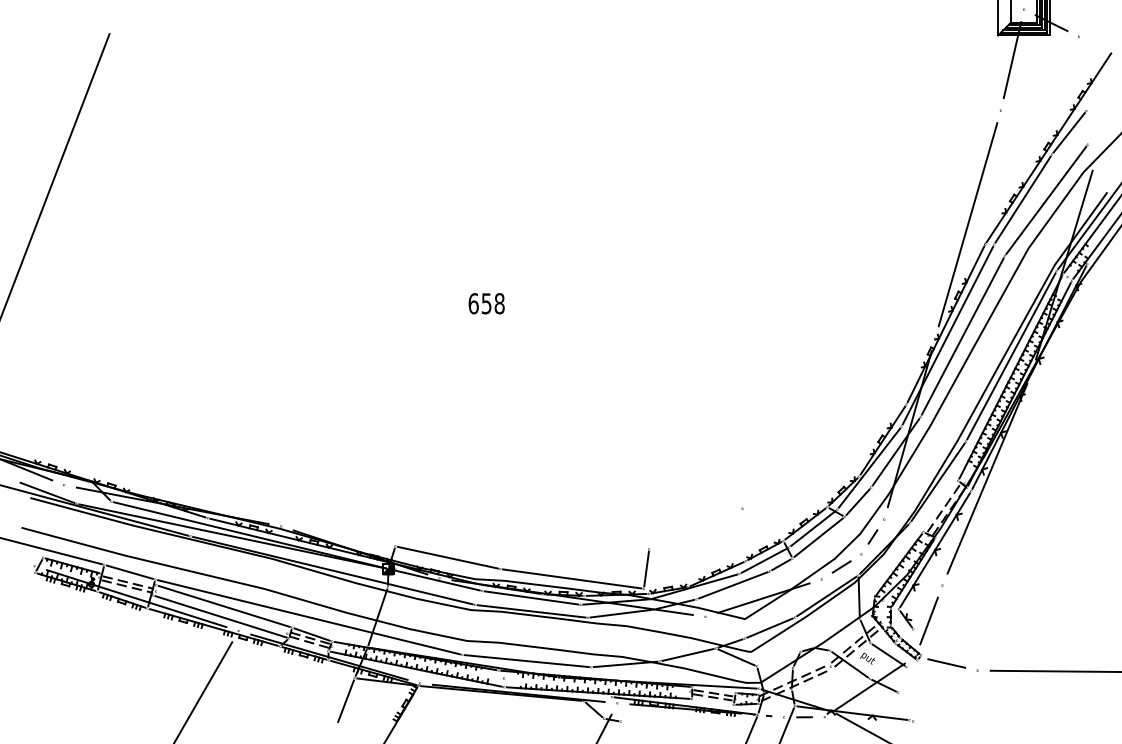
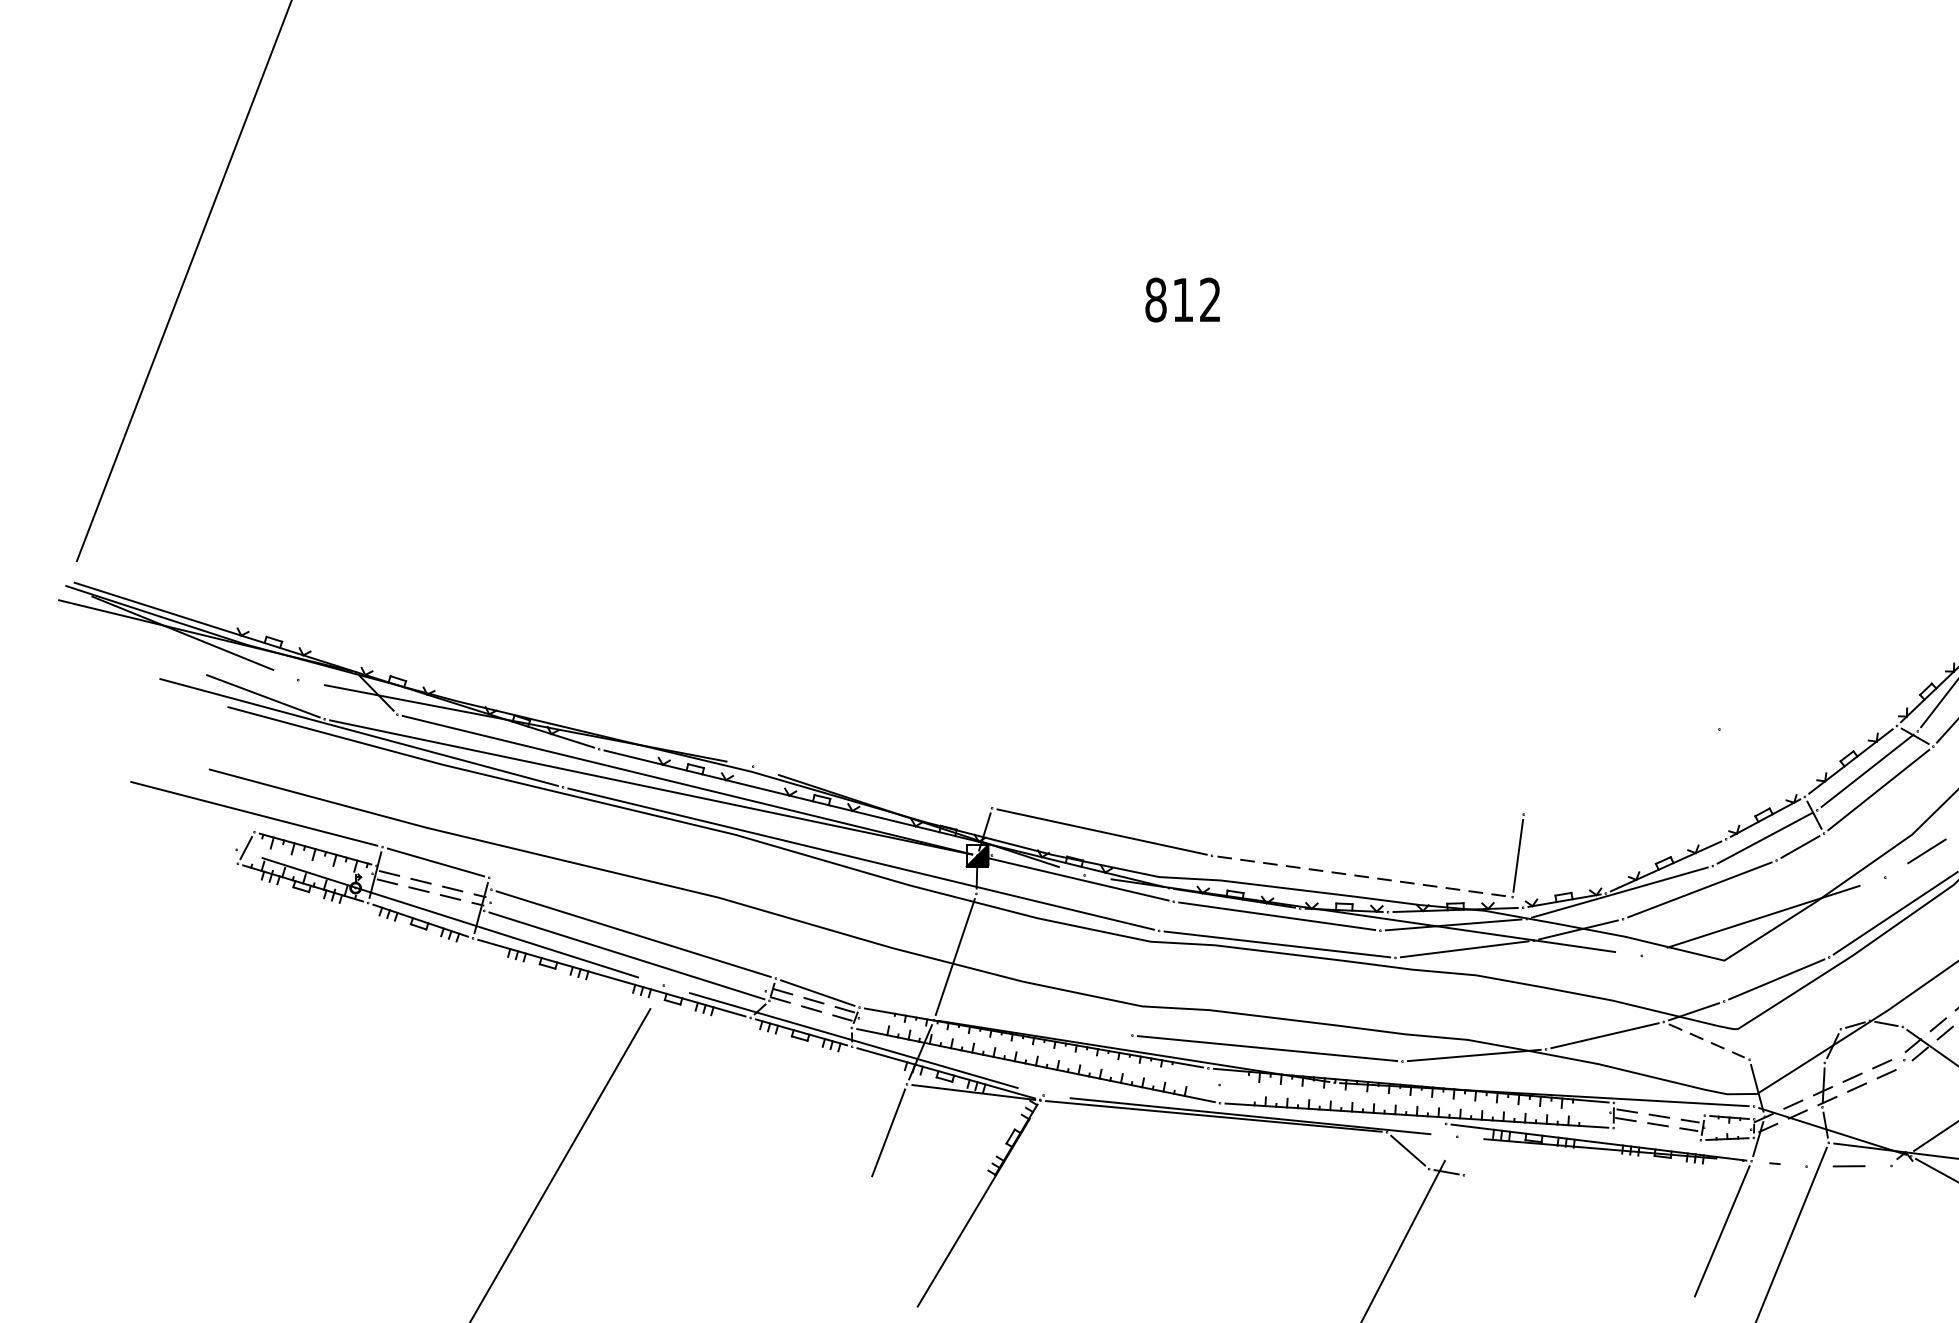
text: (486, 303) -> (1182, 299), 658 -> 812
line: (572, 578) -> (1363, 875), solid -> dashed
line: (308, 617) -> (810, 957), removed
line: (736, 657) -> (1706, 1041), solid -> dashed

